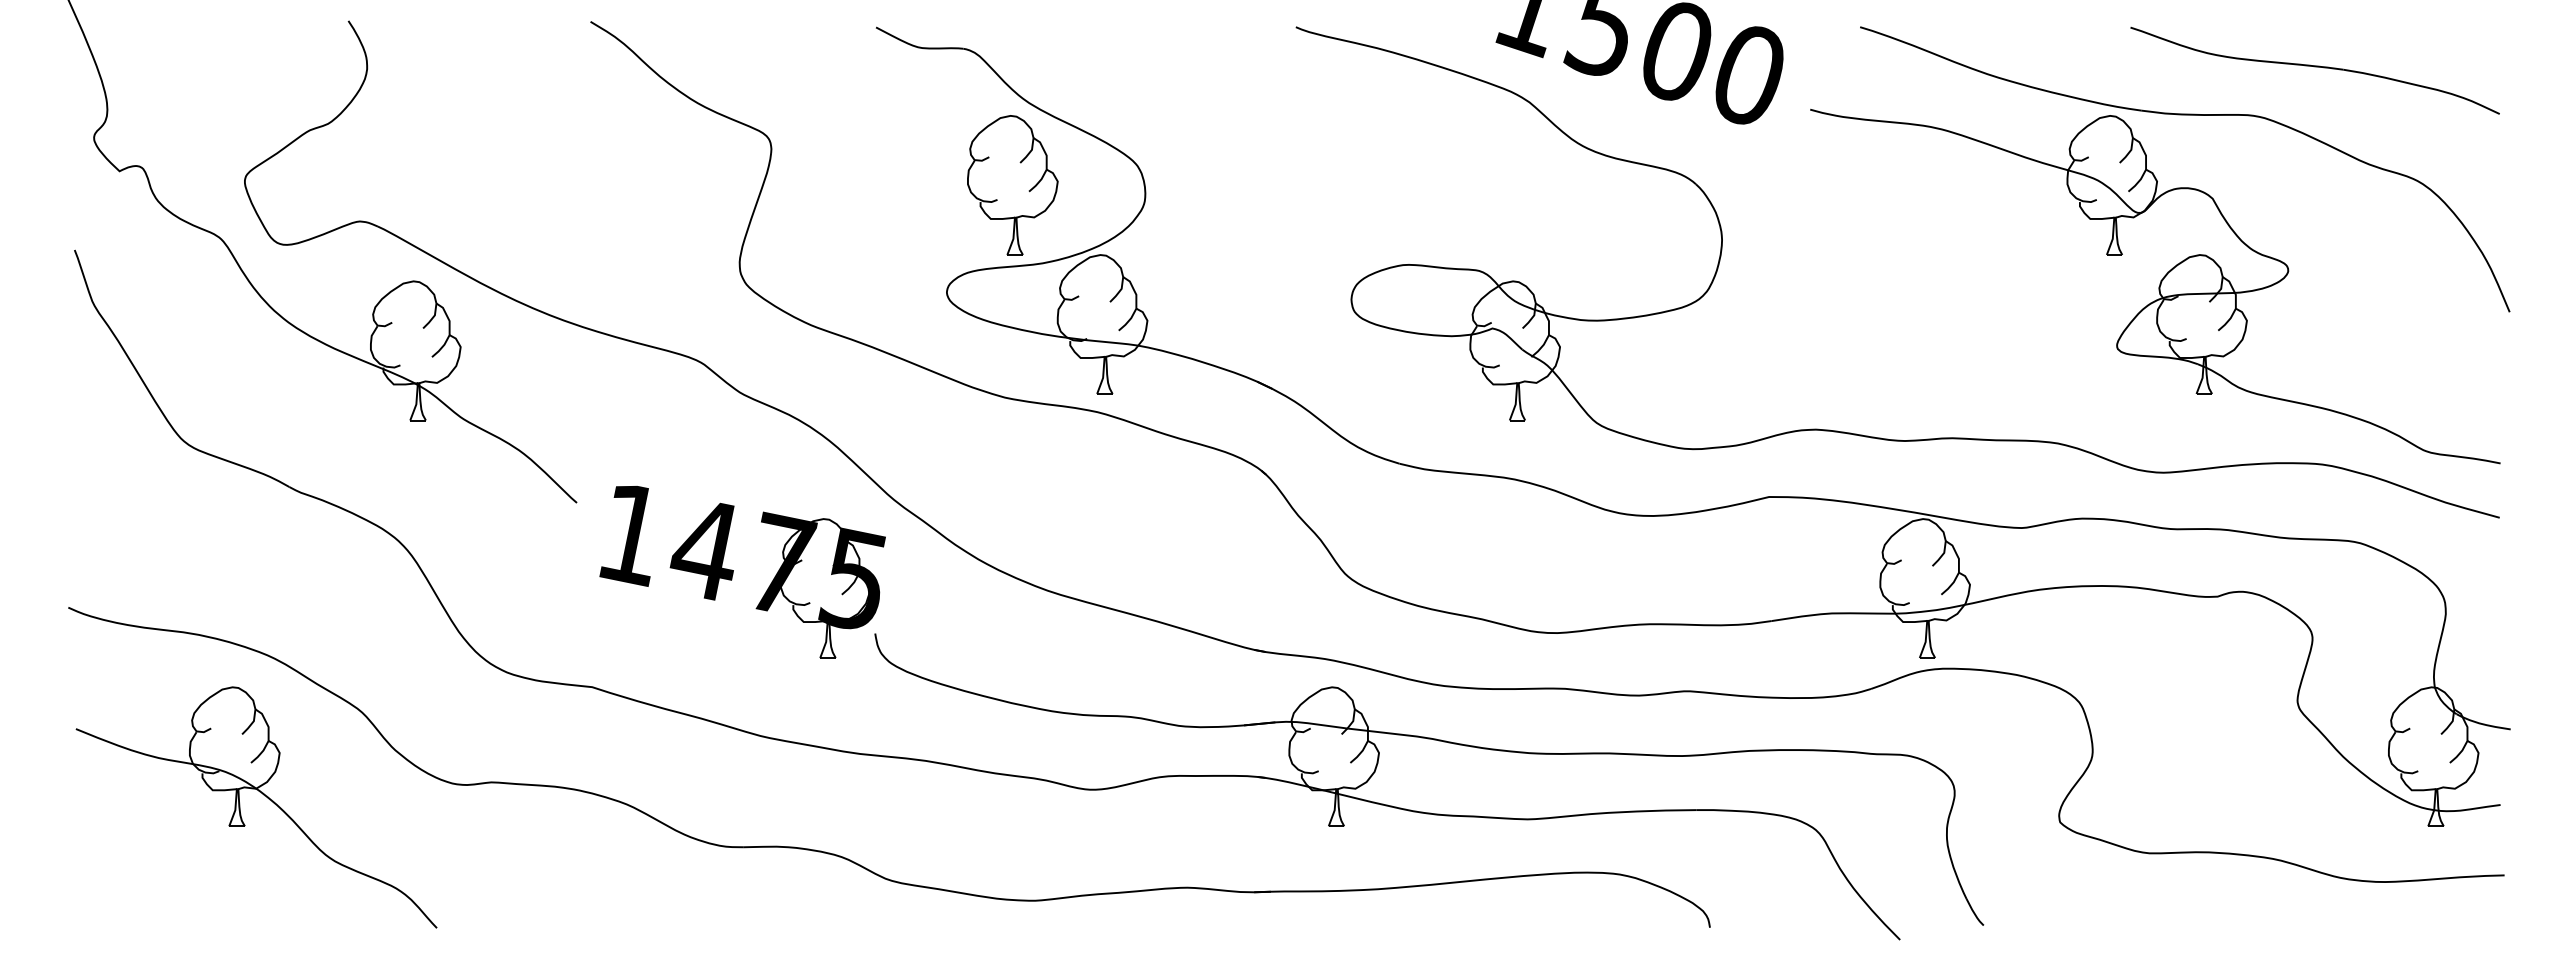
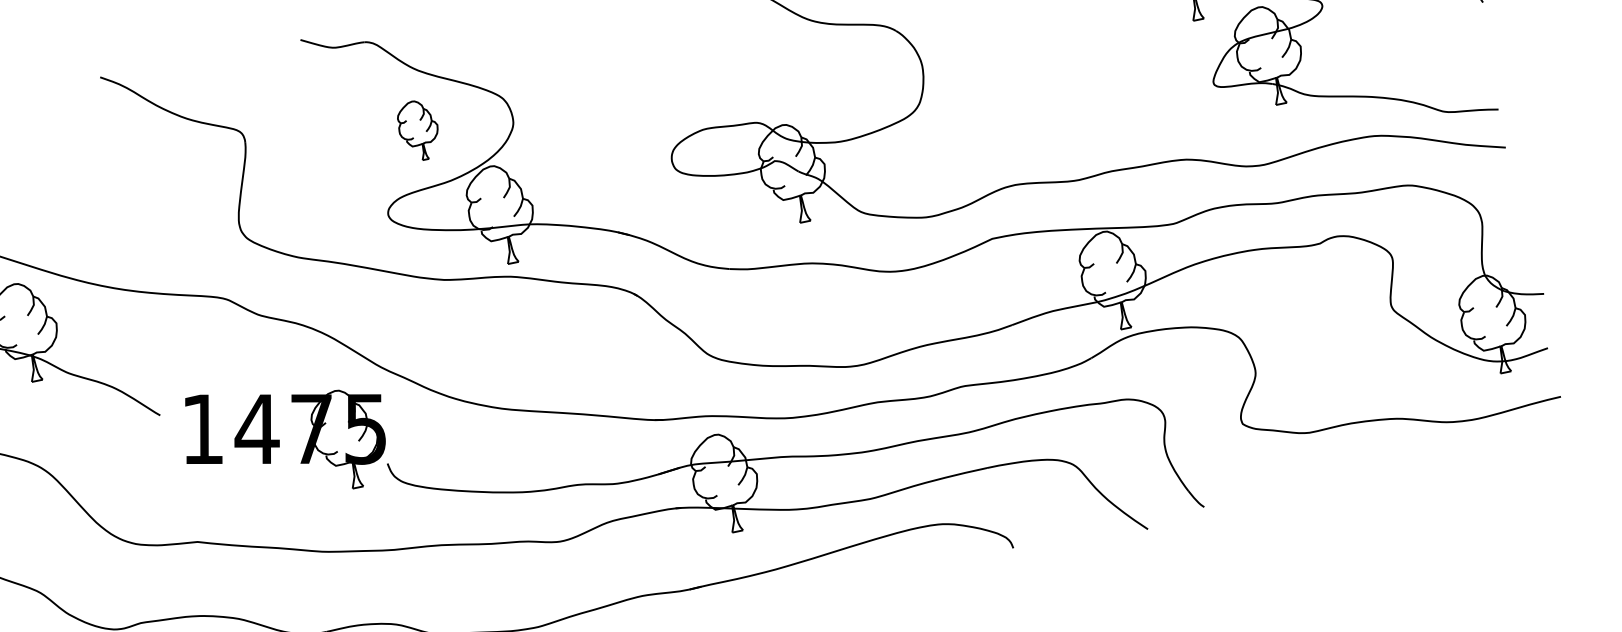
part: (1012, 185) -> (418, 130), size x0.6

